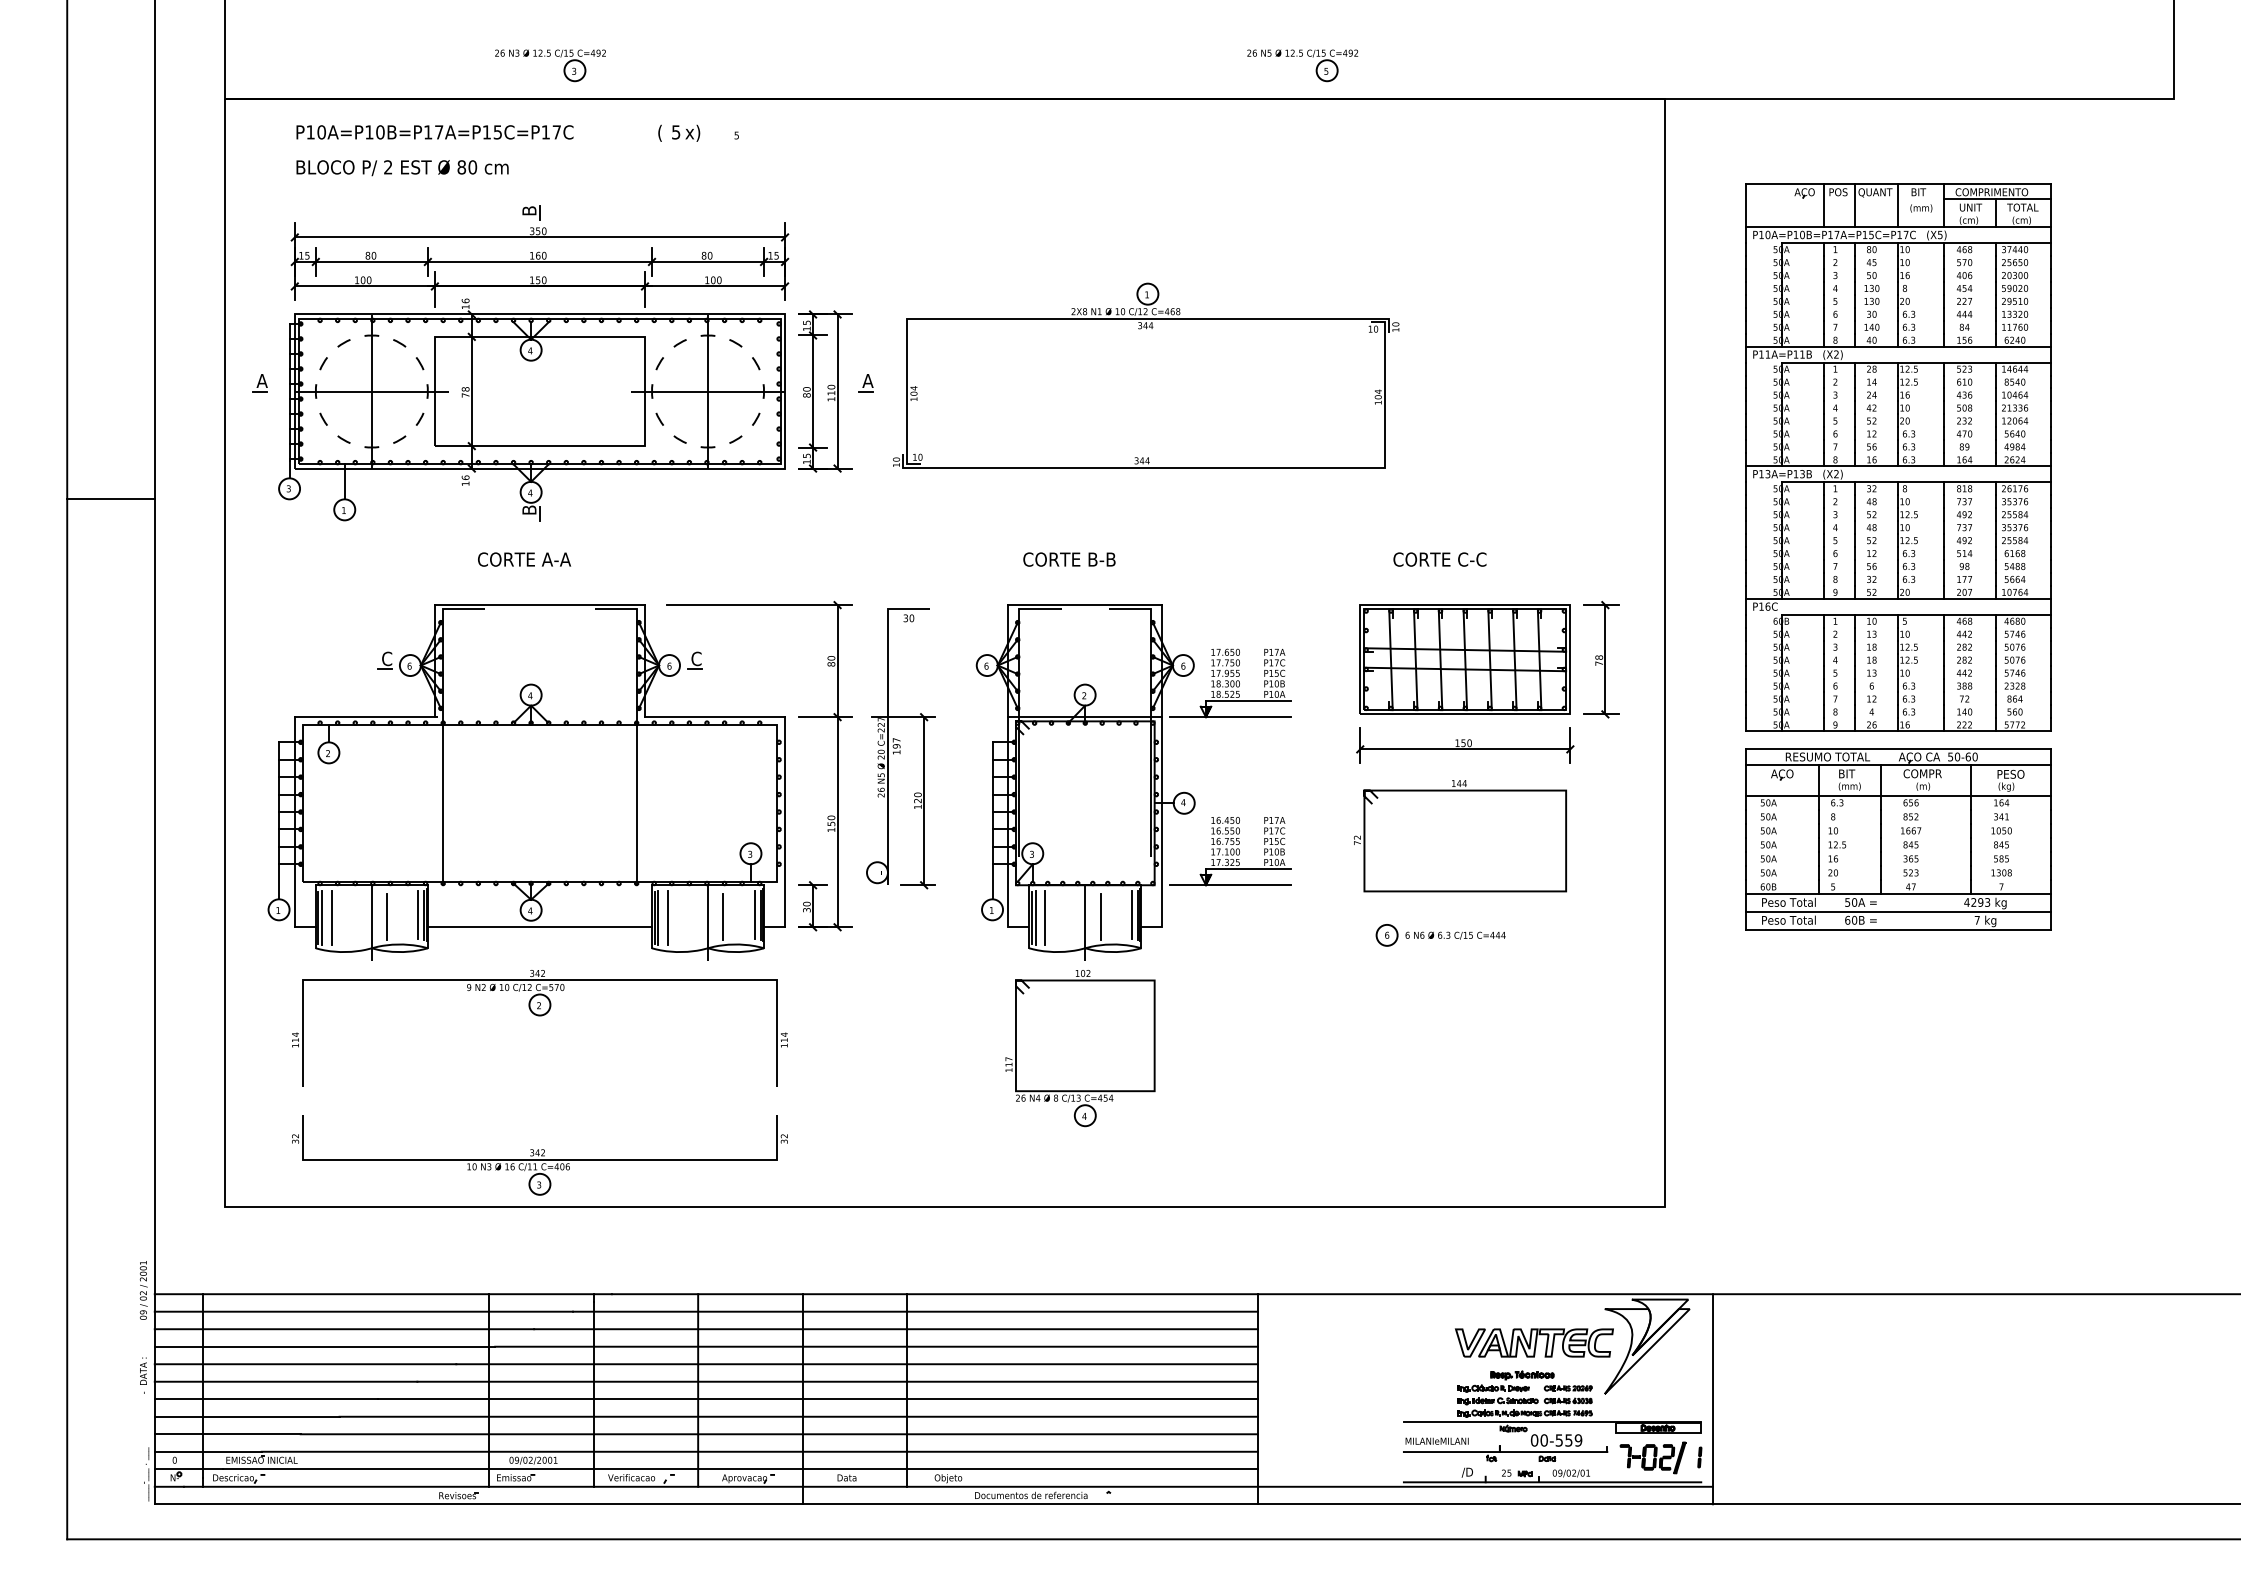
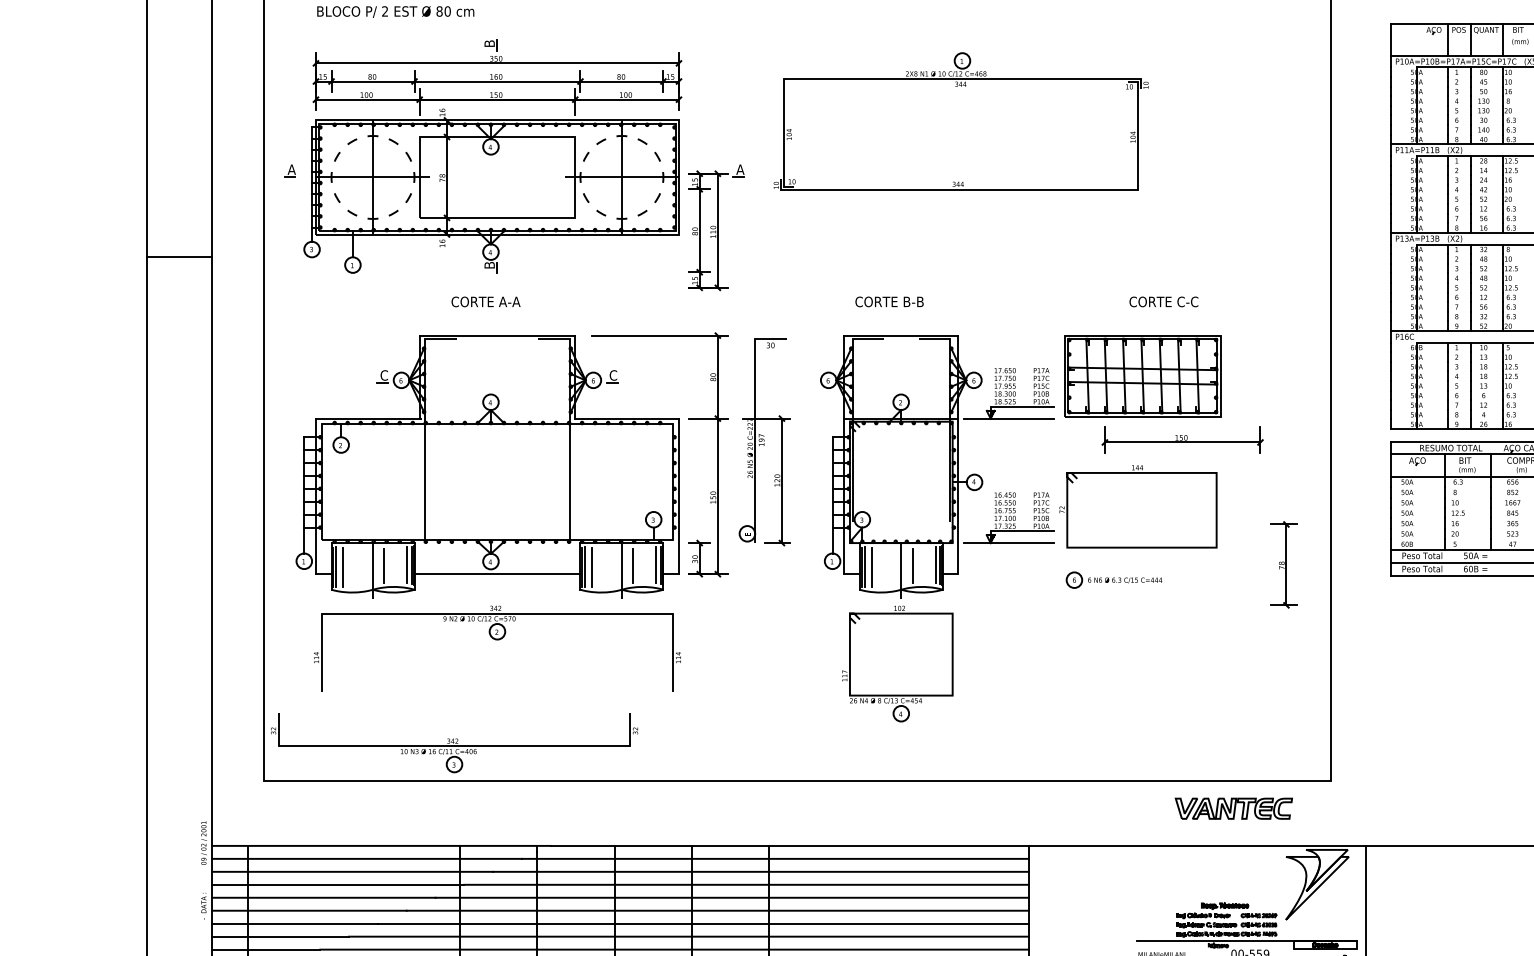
part: (1146, 329) -> (961, 87), moved
part: (825, 391) -> (708, 230), moved
part: (1464, 659) -> (1142, 375), moved
part: (1601, 659) -> (1283, 564), moved
part: (1460, 836) -> (1138, 506), moved
part: (1440, 935) -> (1113, 580), moved
part: (539, 1155) -> (454, 743), moved
part: (1534, 1342) -> (1233, 808), moved

